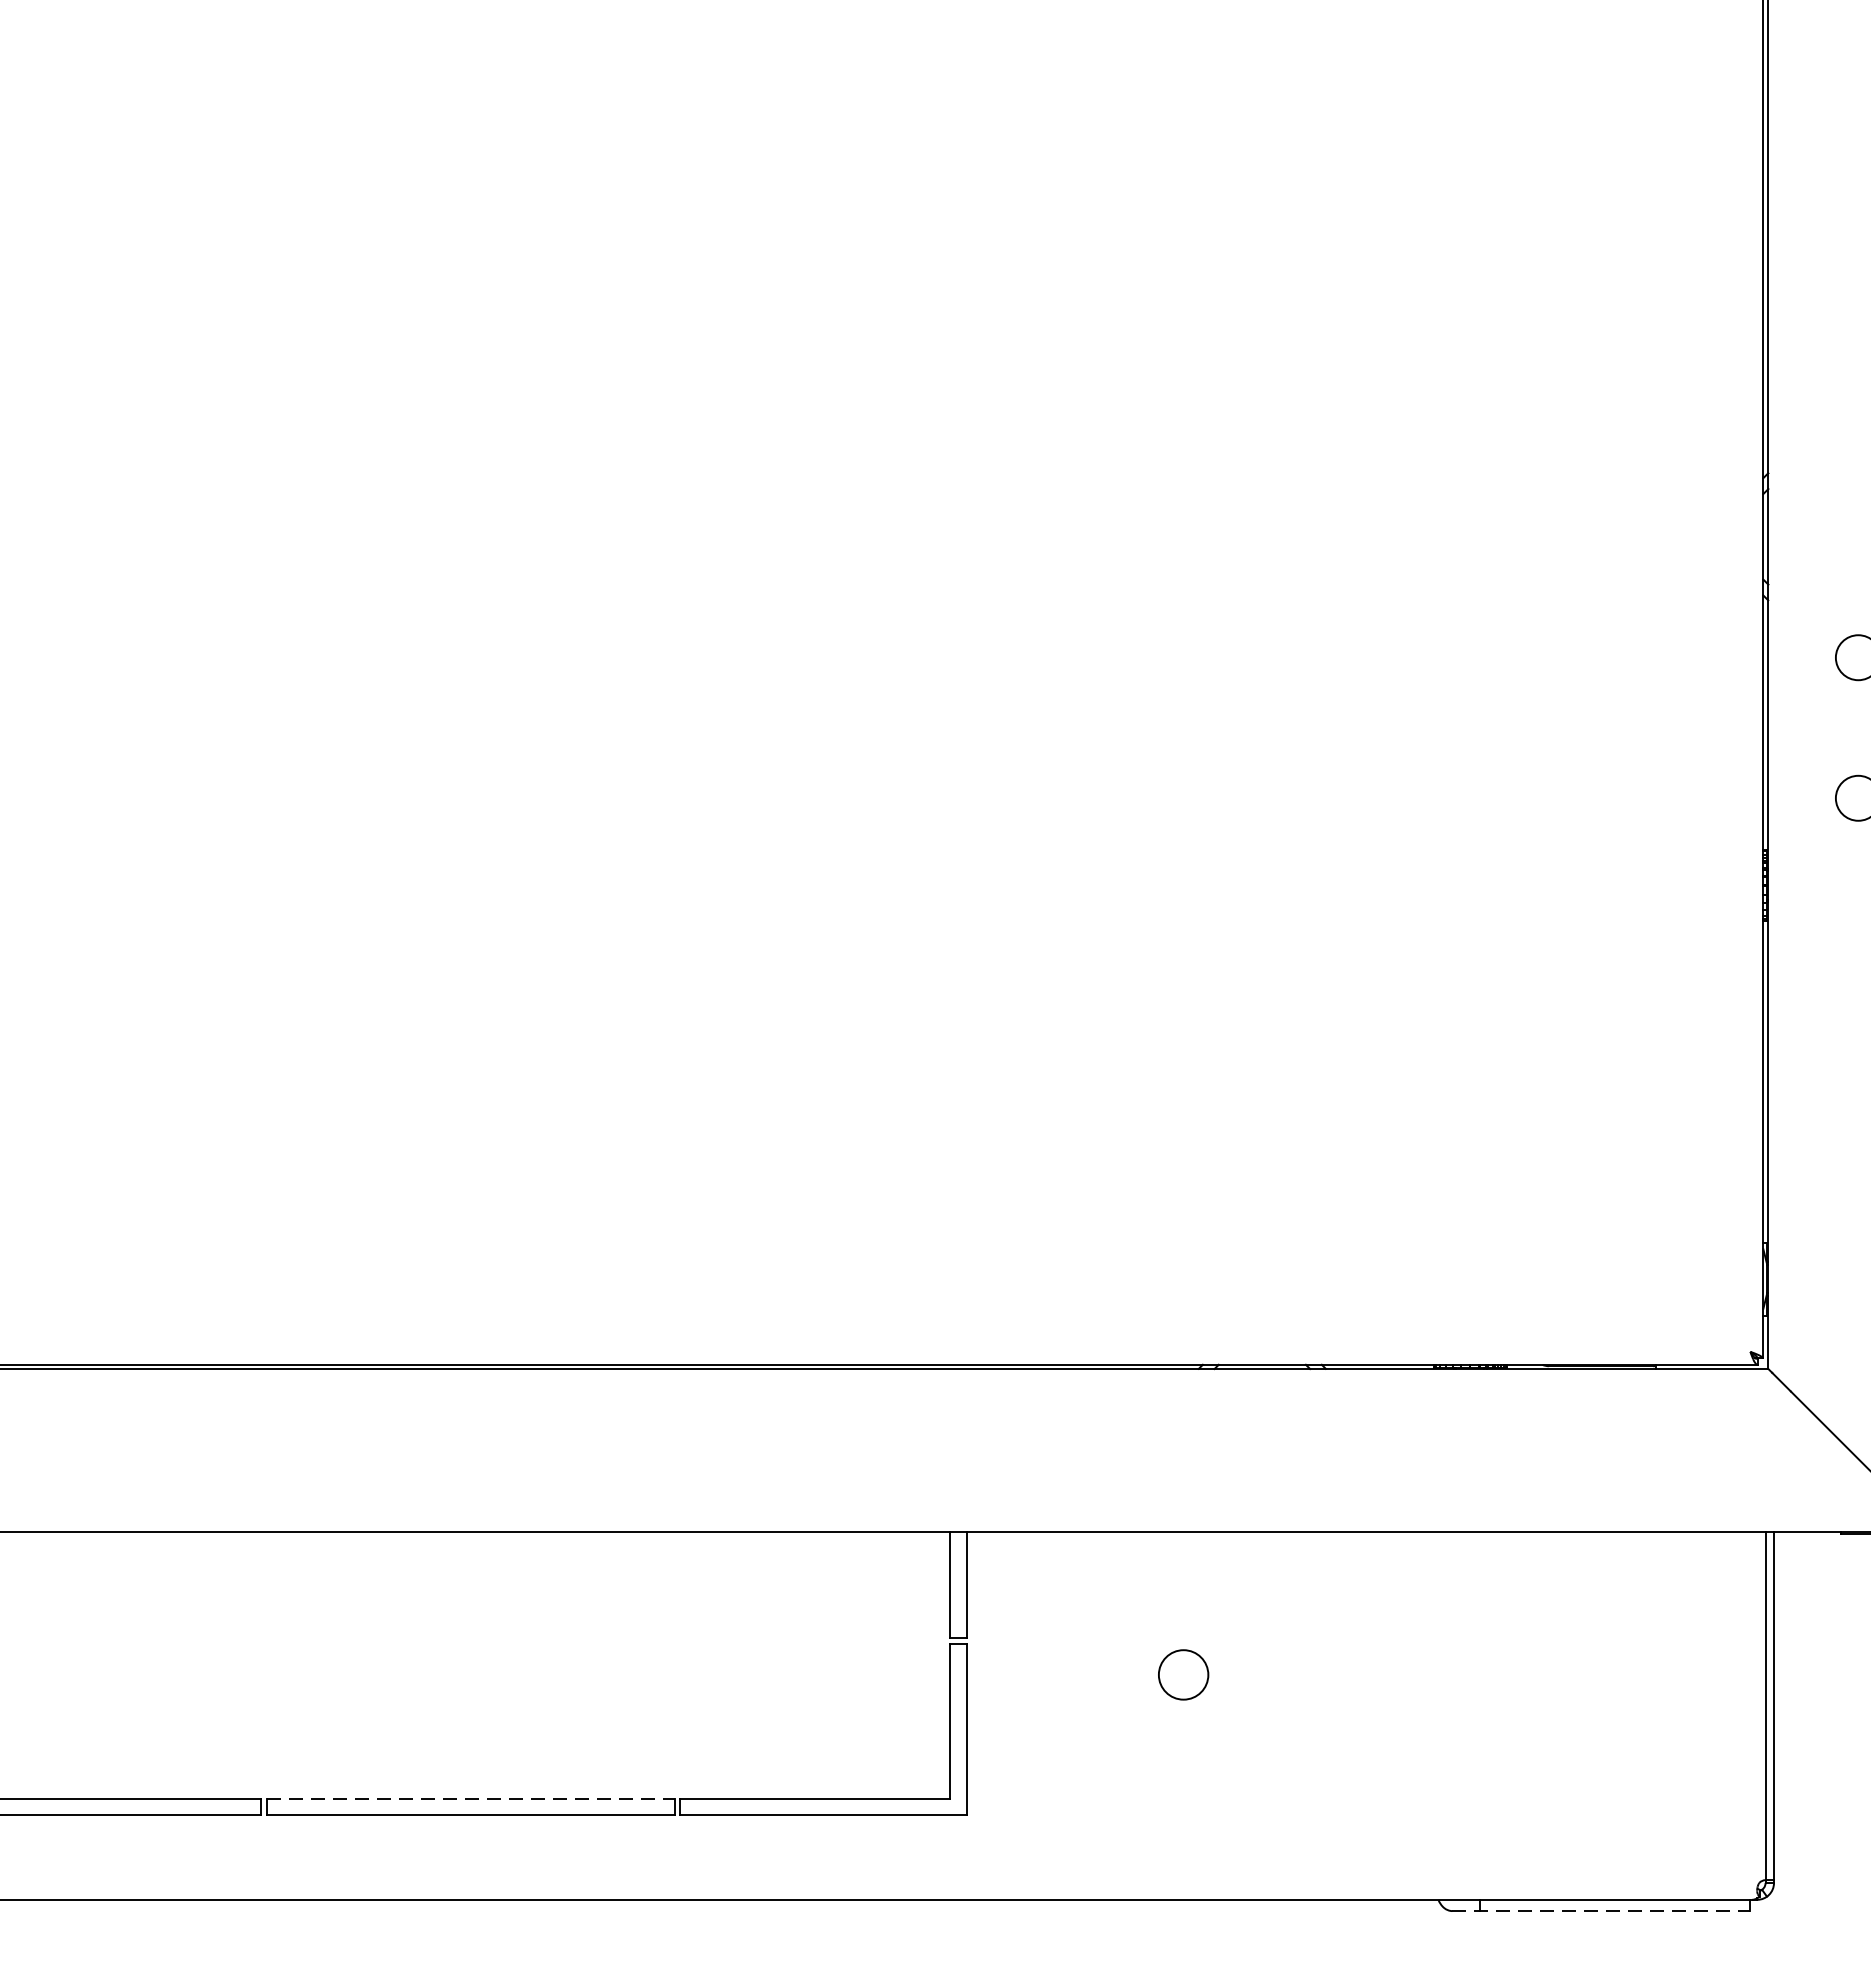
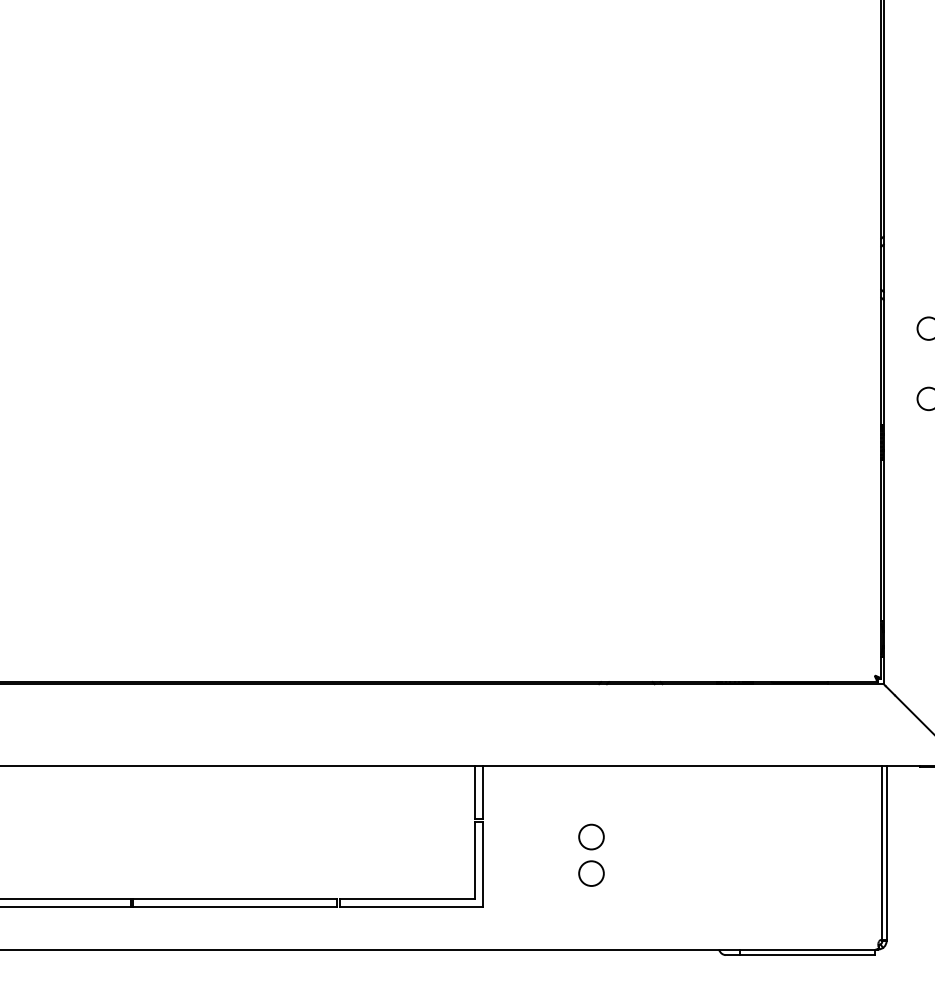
circle: (1183, 1747) -> (591, 873), added
line: (471, 1797) -> (235, 898), dashed -> solid
line: (1601, 1911) -> (800, 955), dashed -> solid

